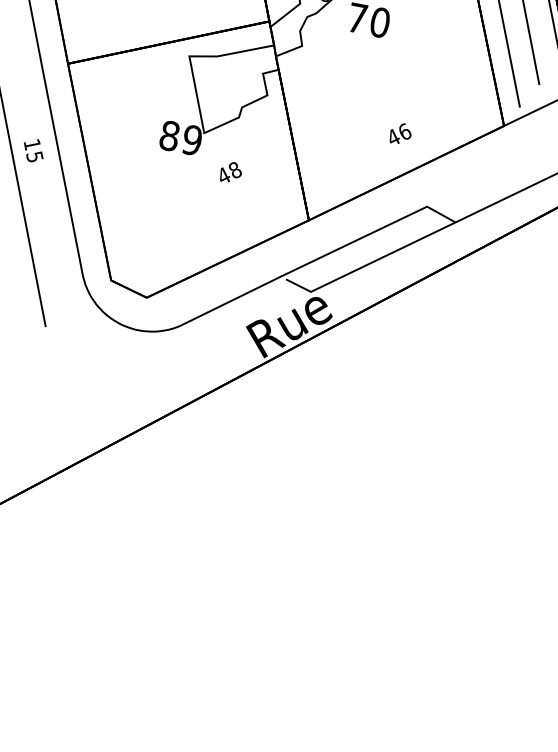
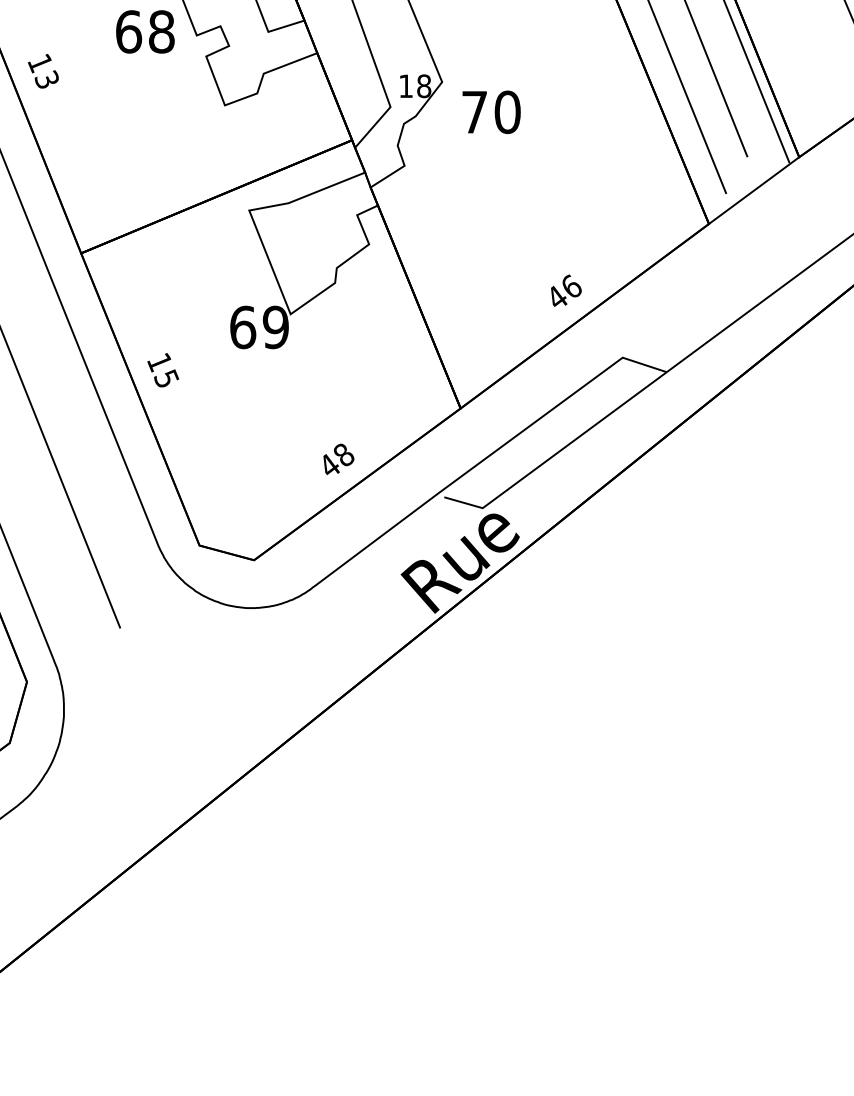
text: (400, 133) -> (566, 290), moved
text: (170, 136) -> (243, 327), 89 -> 69
text: (33, 150) -> (163, 370), moved
text: (230, 171) -> (338, 458), moved

